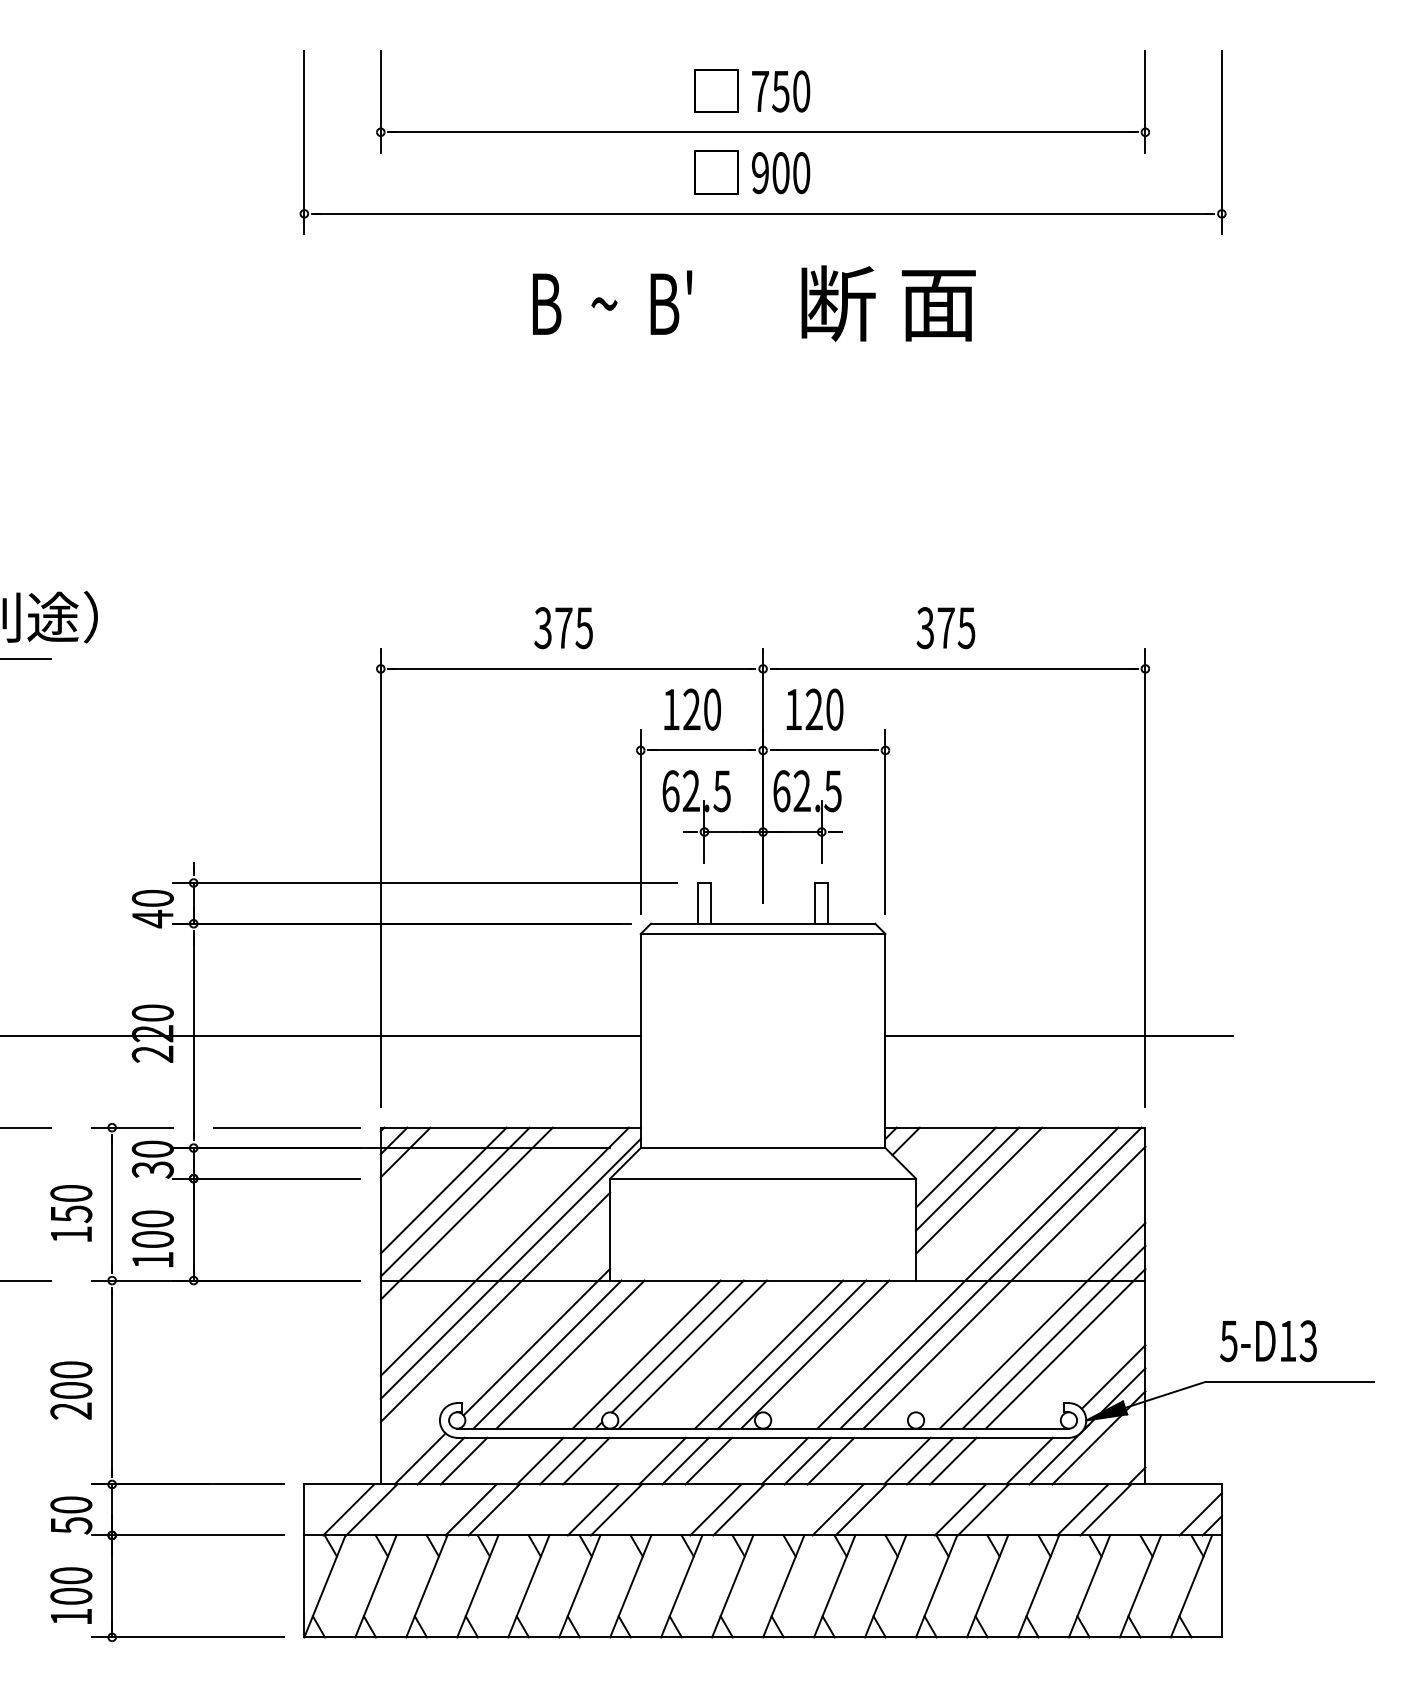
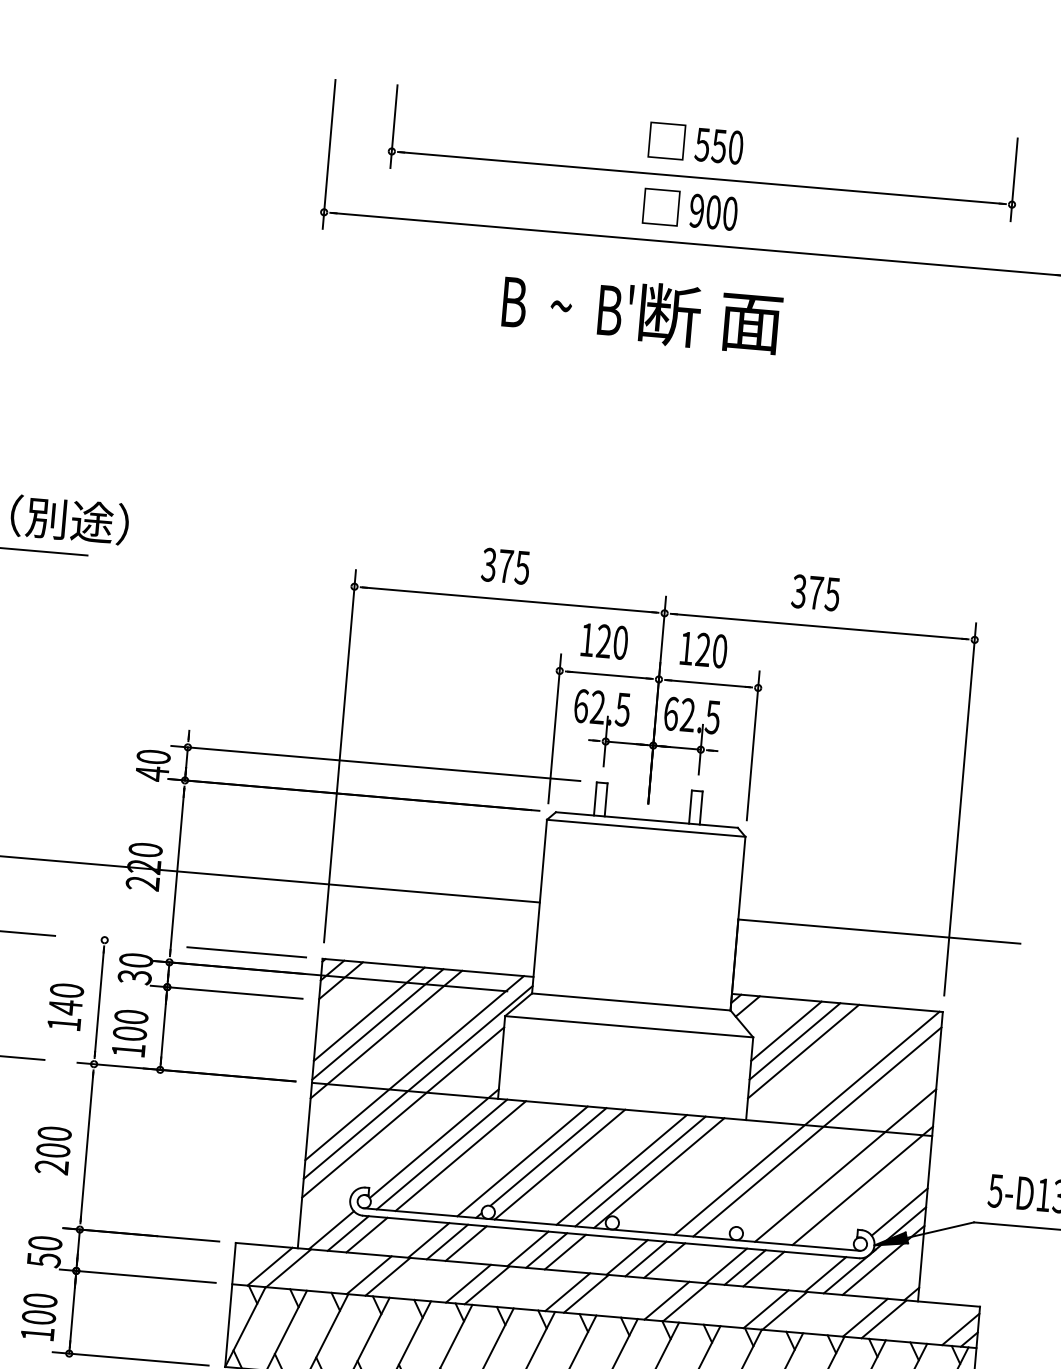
text: (760, 91) -> (702, 144), 750 -> 550
text: (888, 303) -> (710, 318), moved
line: (132, 1127) -> (121, 941), removed
text: (71, 1213) -> (65, 1006), 150 -> 140
line: (967, 1277) -> (788, 1121), removed
line: (1053, 1337) -> (853, 1175), removed

